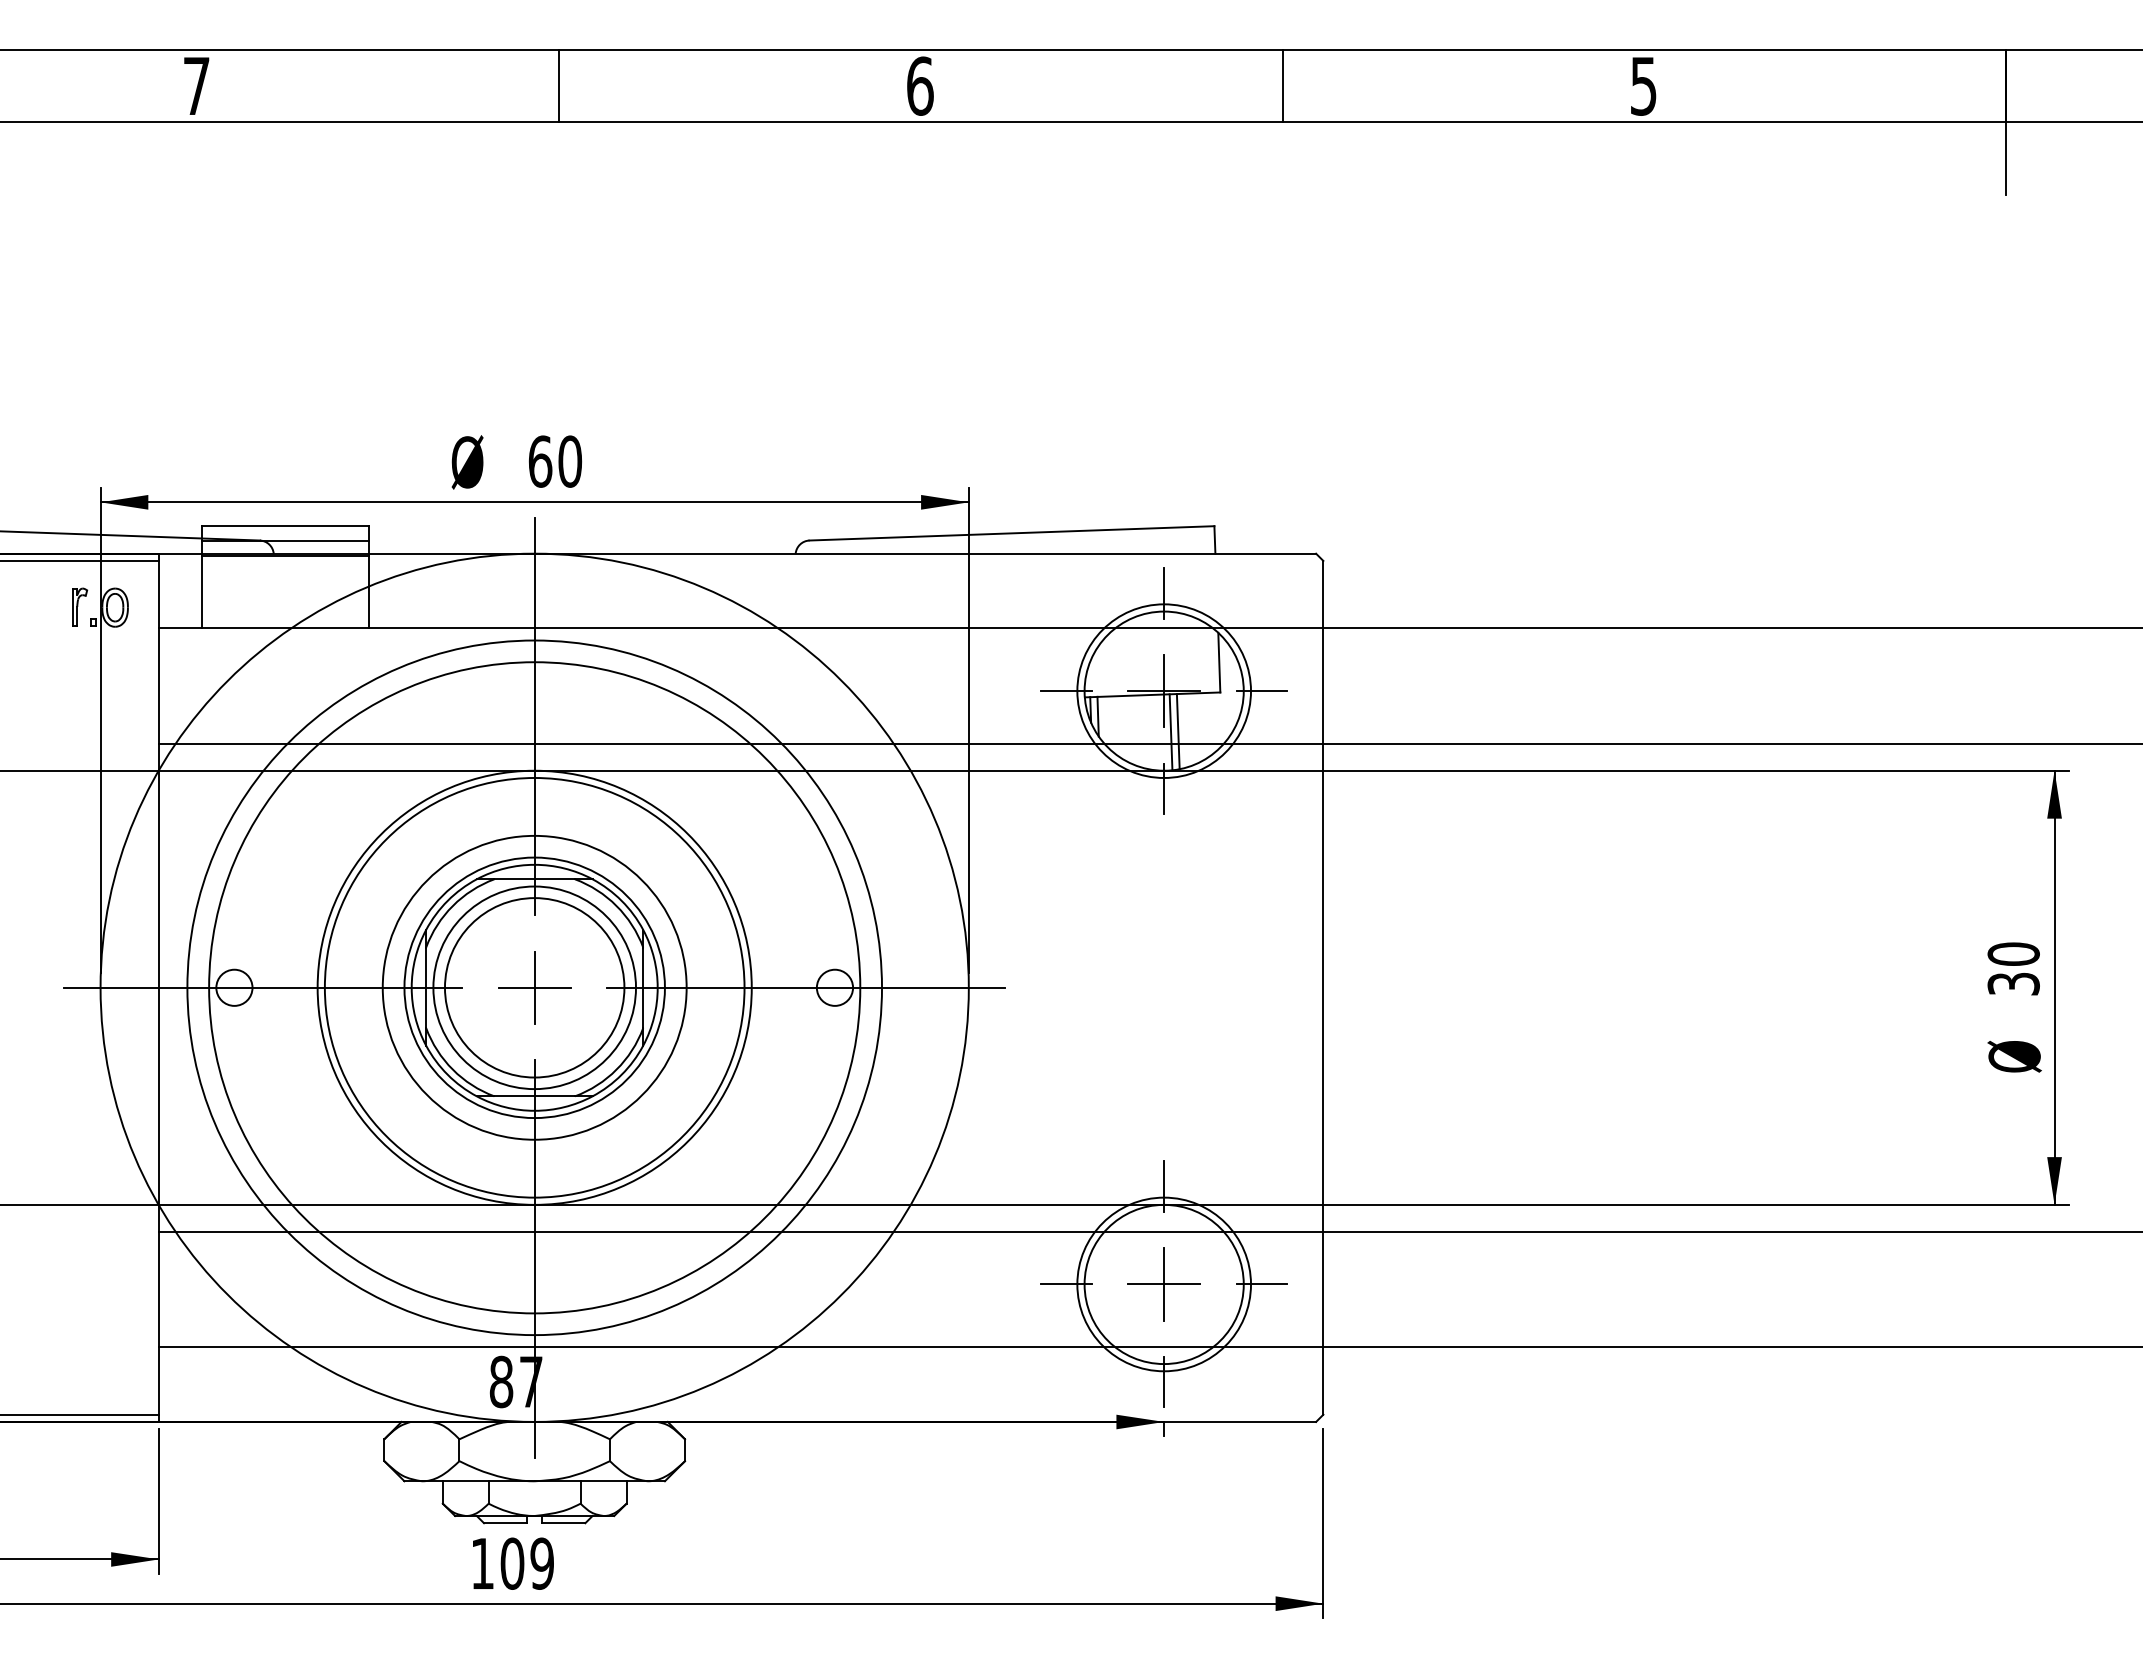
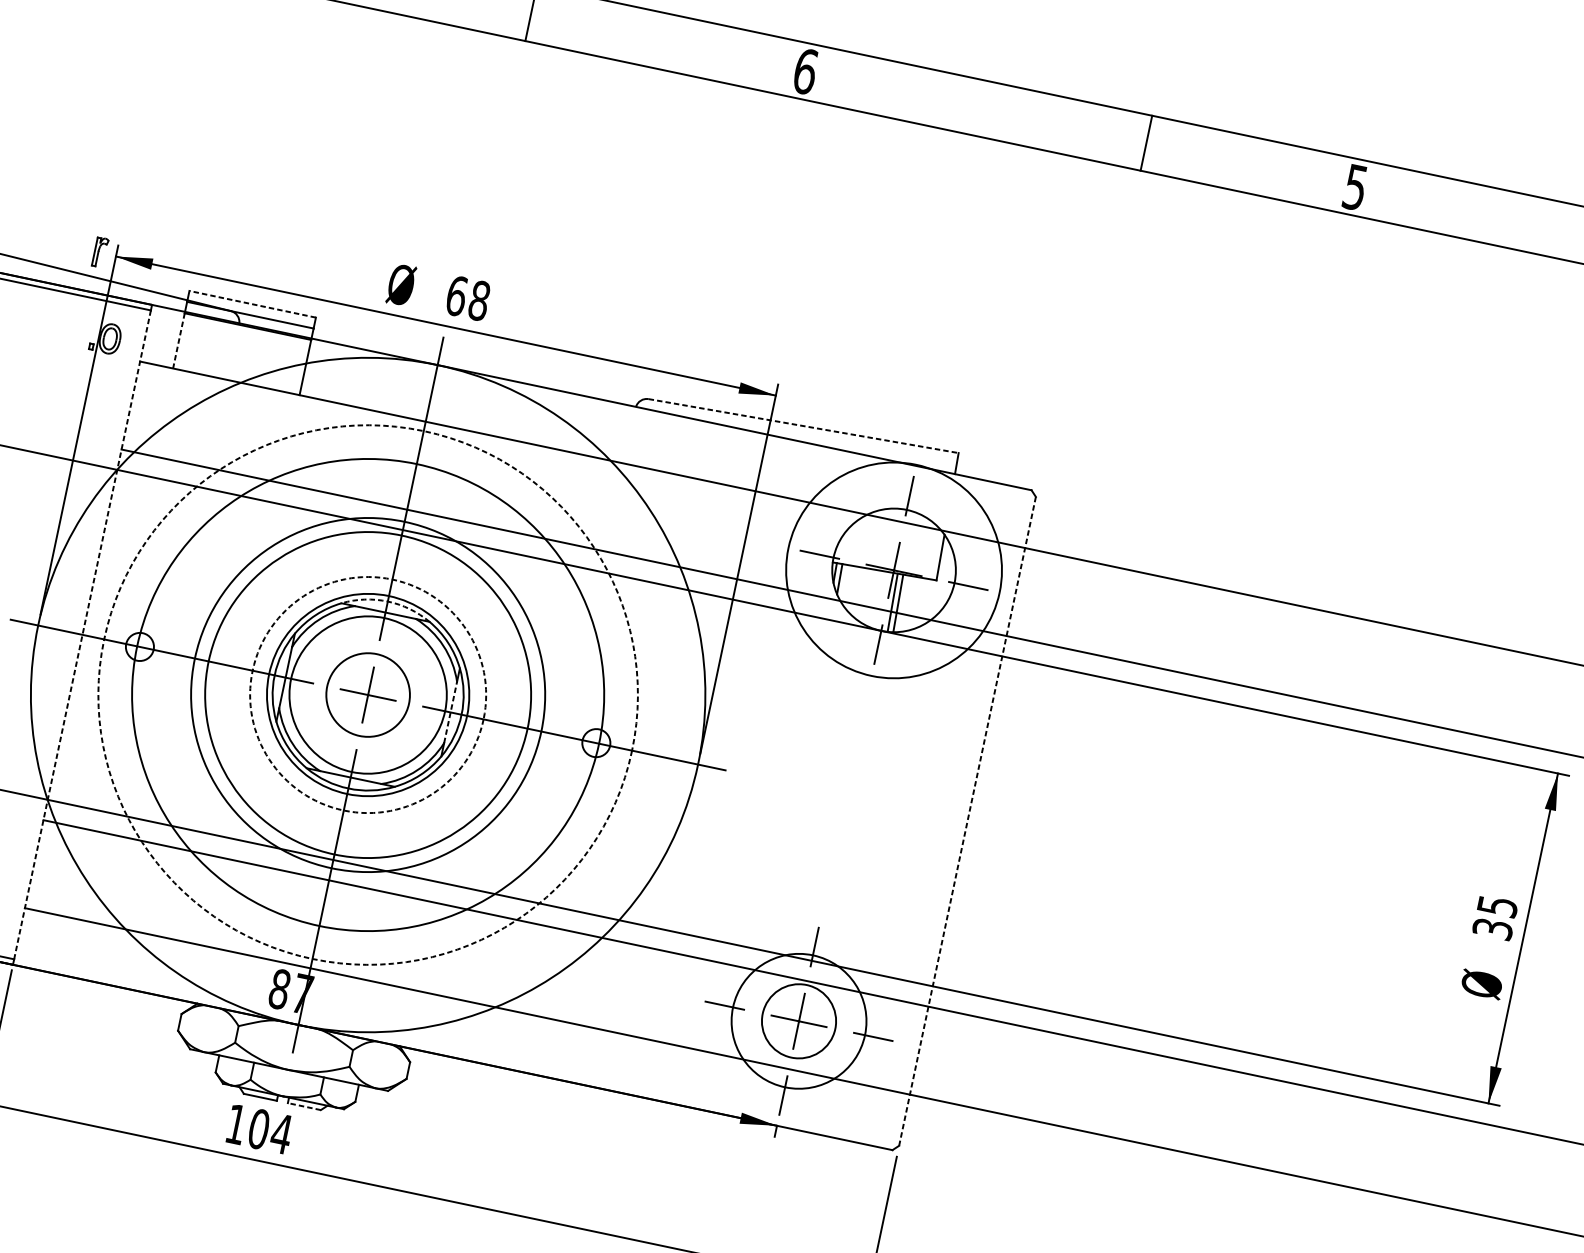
line: (1282, 85) -> (1146, 142), moved
text: (570, 461) -> (479, 300), 60 -> 68
line: (285, 526) -> (252, 304), solid -> dashed
line: (1011, 533) -> (803, 426), solid -> dashed
line: (202, 592) -> (178, 341), solid -> dashed
part: (80, 606) -> (101, 251), moved
circle: (1164, 690) -> (894, 569), size x1.6
arc: (534, 864) -> (387, 601), solid -> dashed
text: (2013, 953) -> (1497, 905), 30 -> 35
line: (158, 987) -> (82, 634), solid -> dashed
circle: (534, 987) -> (368, 694), size x0.6
circle: (534, 987) -> (368, 694), size x0.7
circle: (534, 987) -> (368, 694), size x1.4
circle: (534, 987) -> (368, 694), solid -> dashed
circle: (534, 987) -> (368, 694), solid -> dashed
line: (643, 987) -> (450, 712), solid -> dashed
line: (1323, 987) -> (967, 821), solid -> dashed
circle: (1163, 1284) -> (798, 1021), size x0.6
line: (563, 1523) -> (304, 1106), solid -> dashed
text: (541, 1563) -> (281, 1133), 109 -> 104

